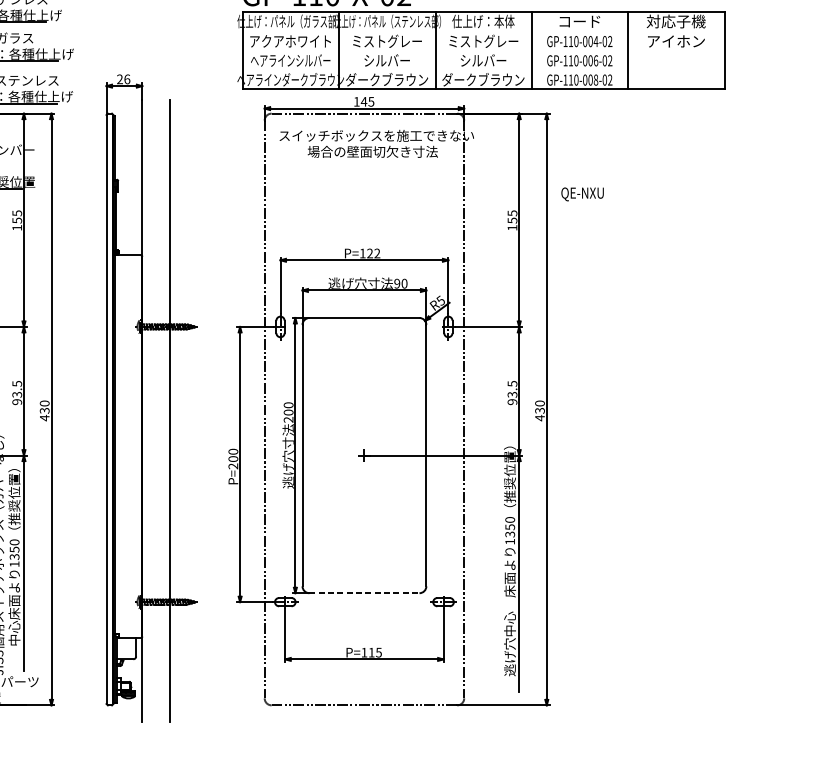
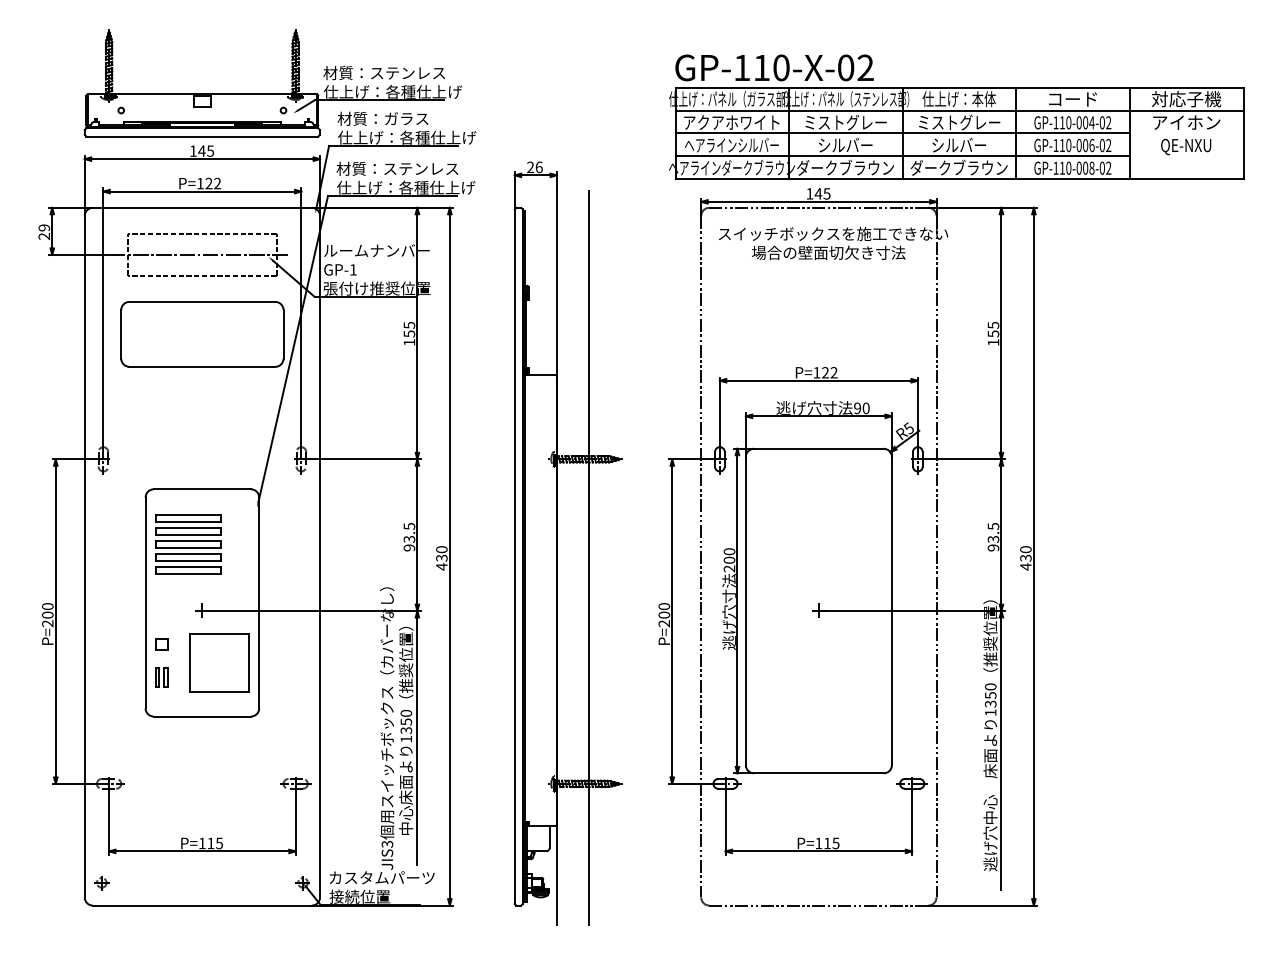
line: (483, 31) -> (959, 110), added
line: (435, 50) -> (902, 133), added
line: (435, 70) -> (902, 156), added
text: (582, 193) -> (1186, 146), moved
line: (364, 593) -> (818, 773), dashed -> solid

